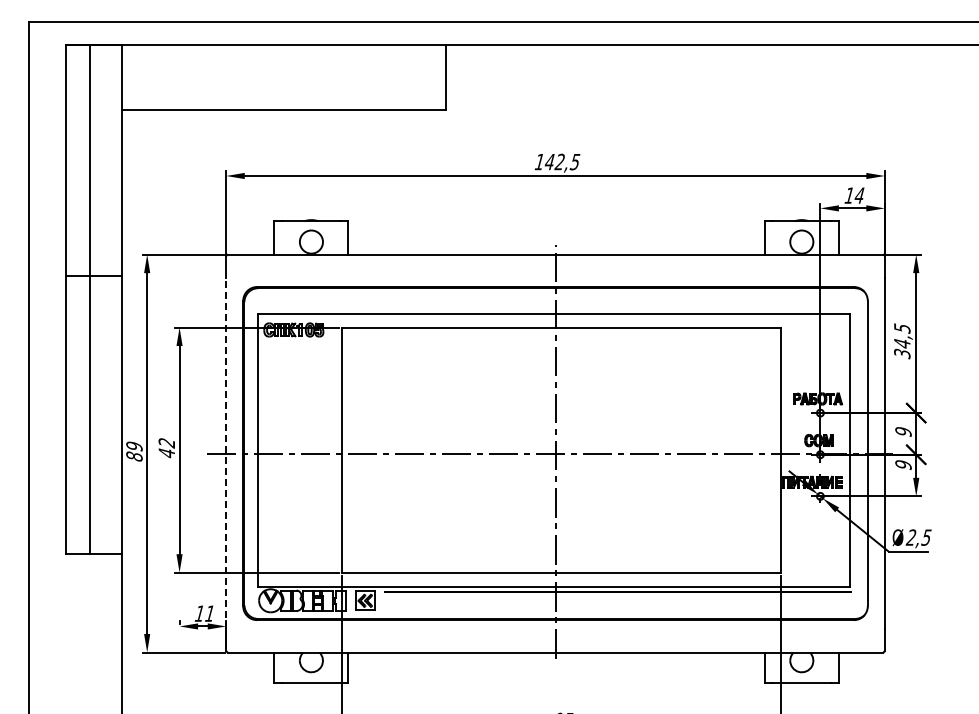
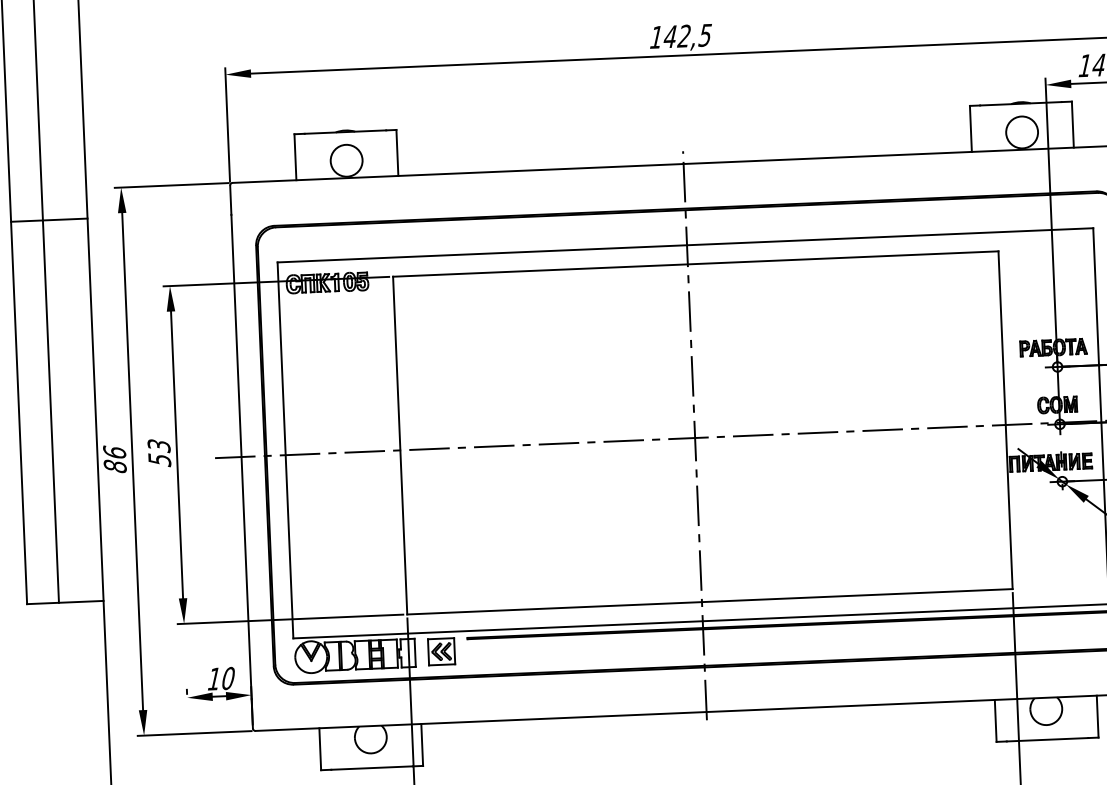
text: (134, 446) -> (114, 452), 89 -> 86
text: (166, 448) -> (158, 453), 42 -> 53
line: (226, 453) -> (241, 456), dashed -> solid
text: (209, 613) -> (227, 678), 11 -> 10

